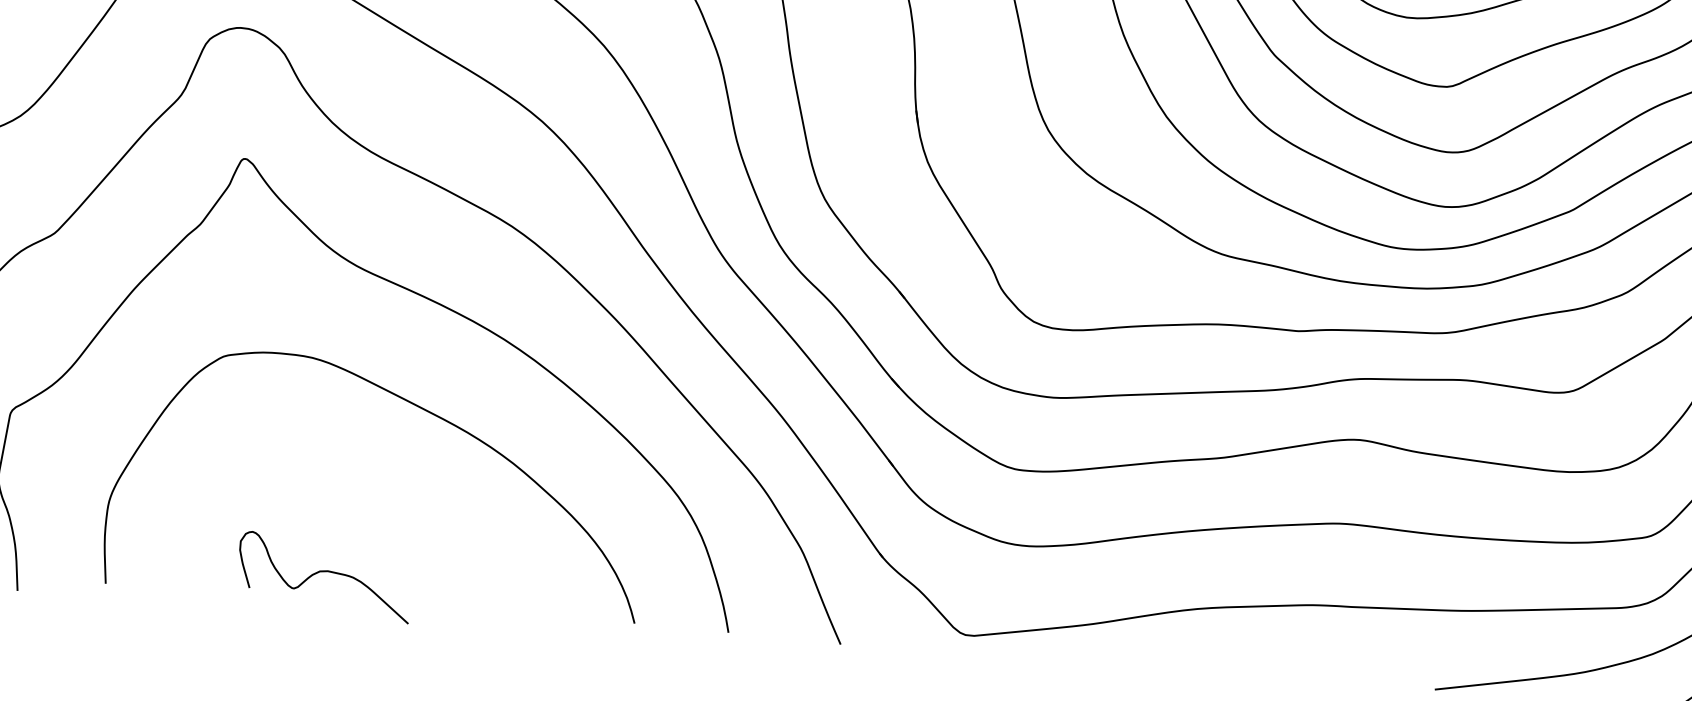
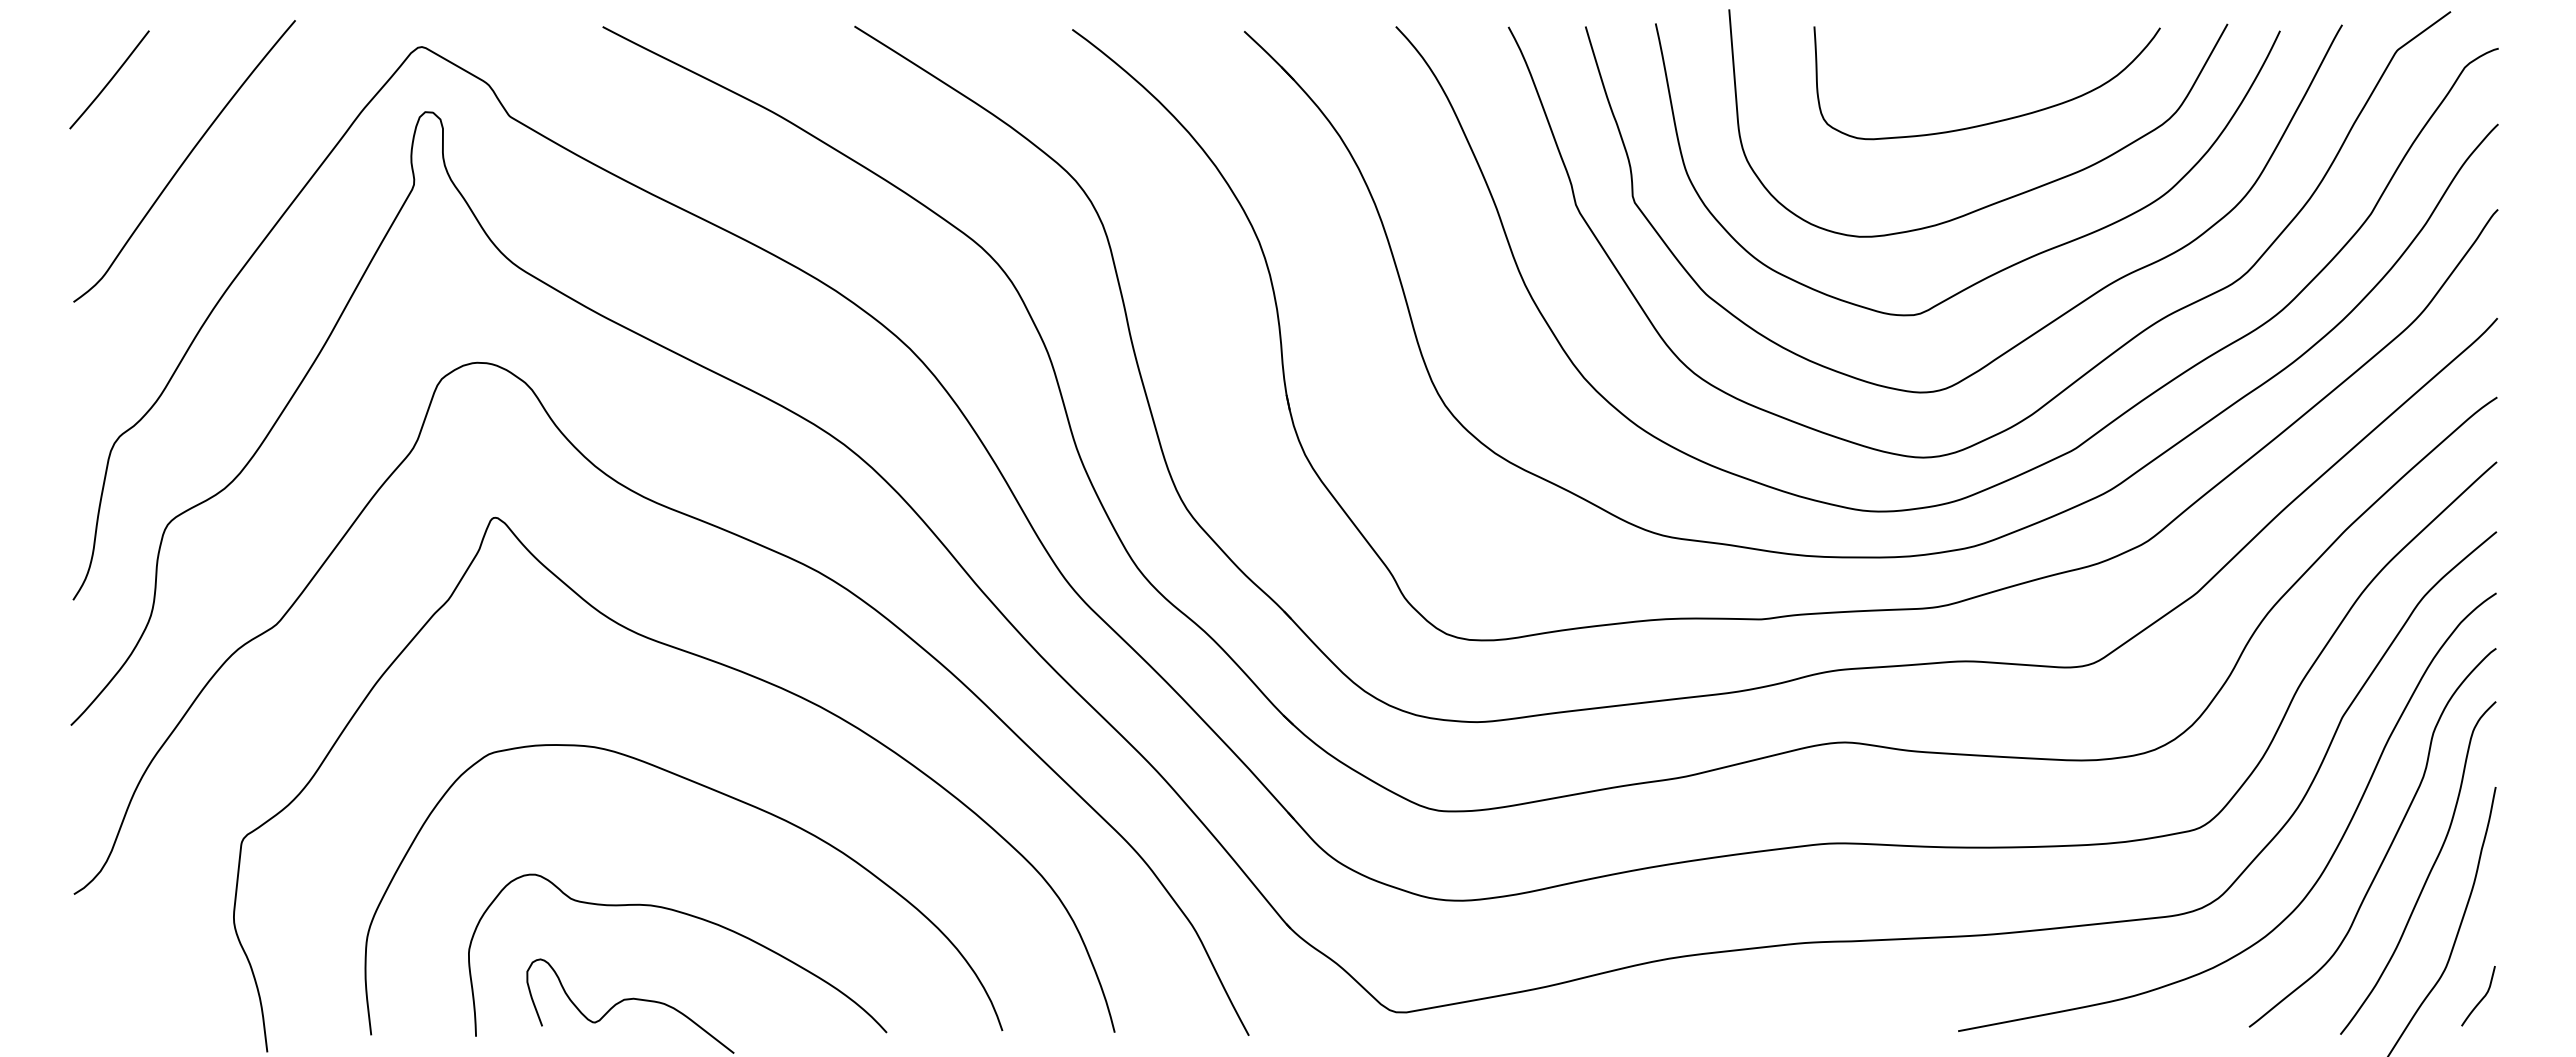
curve: (381, 506) -> (690, 916), added

